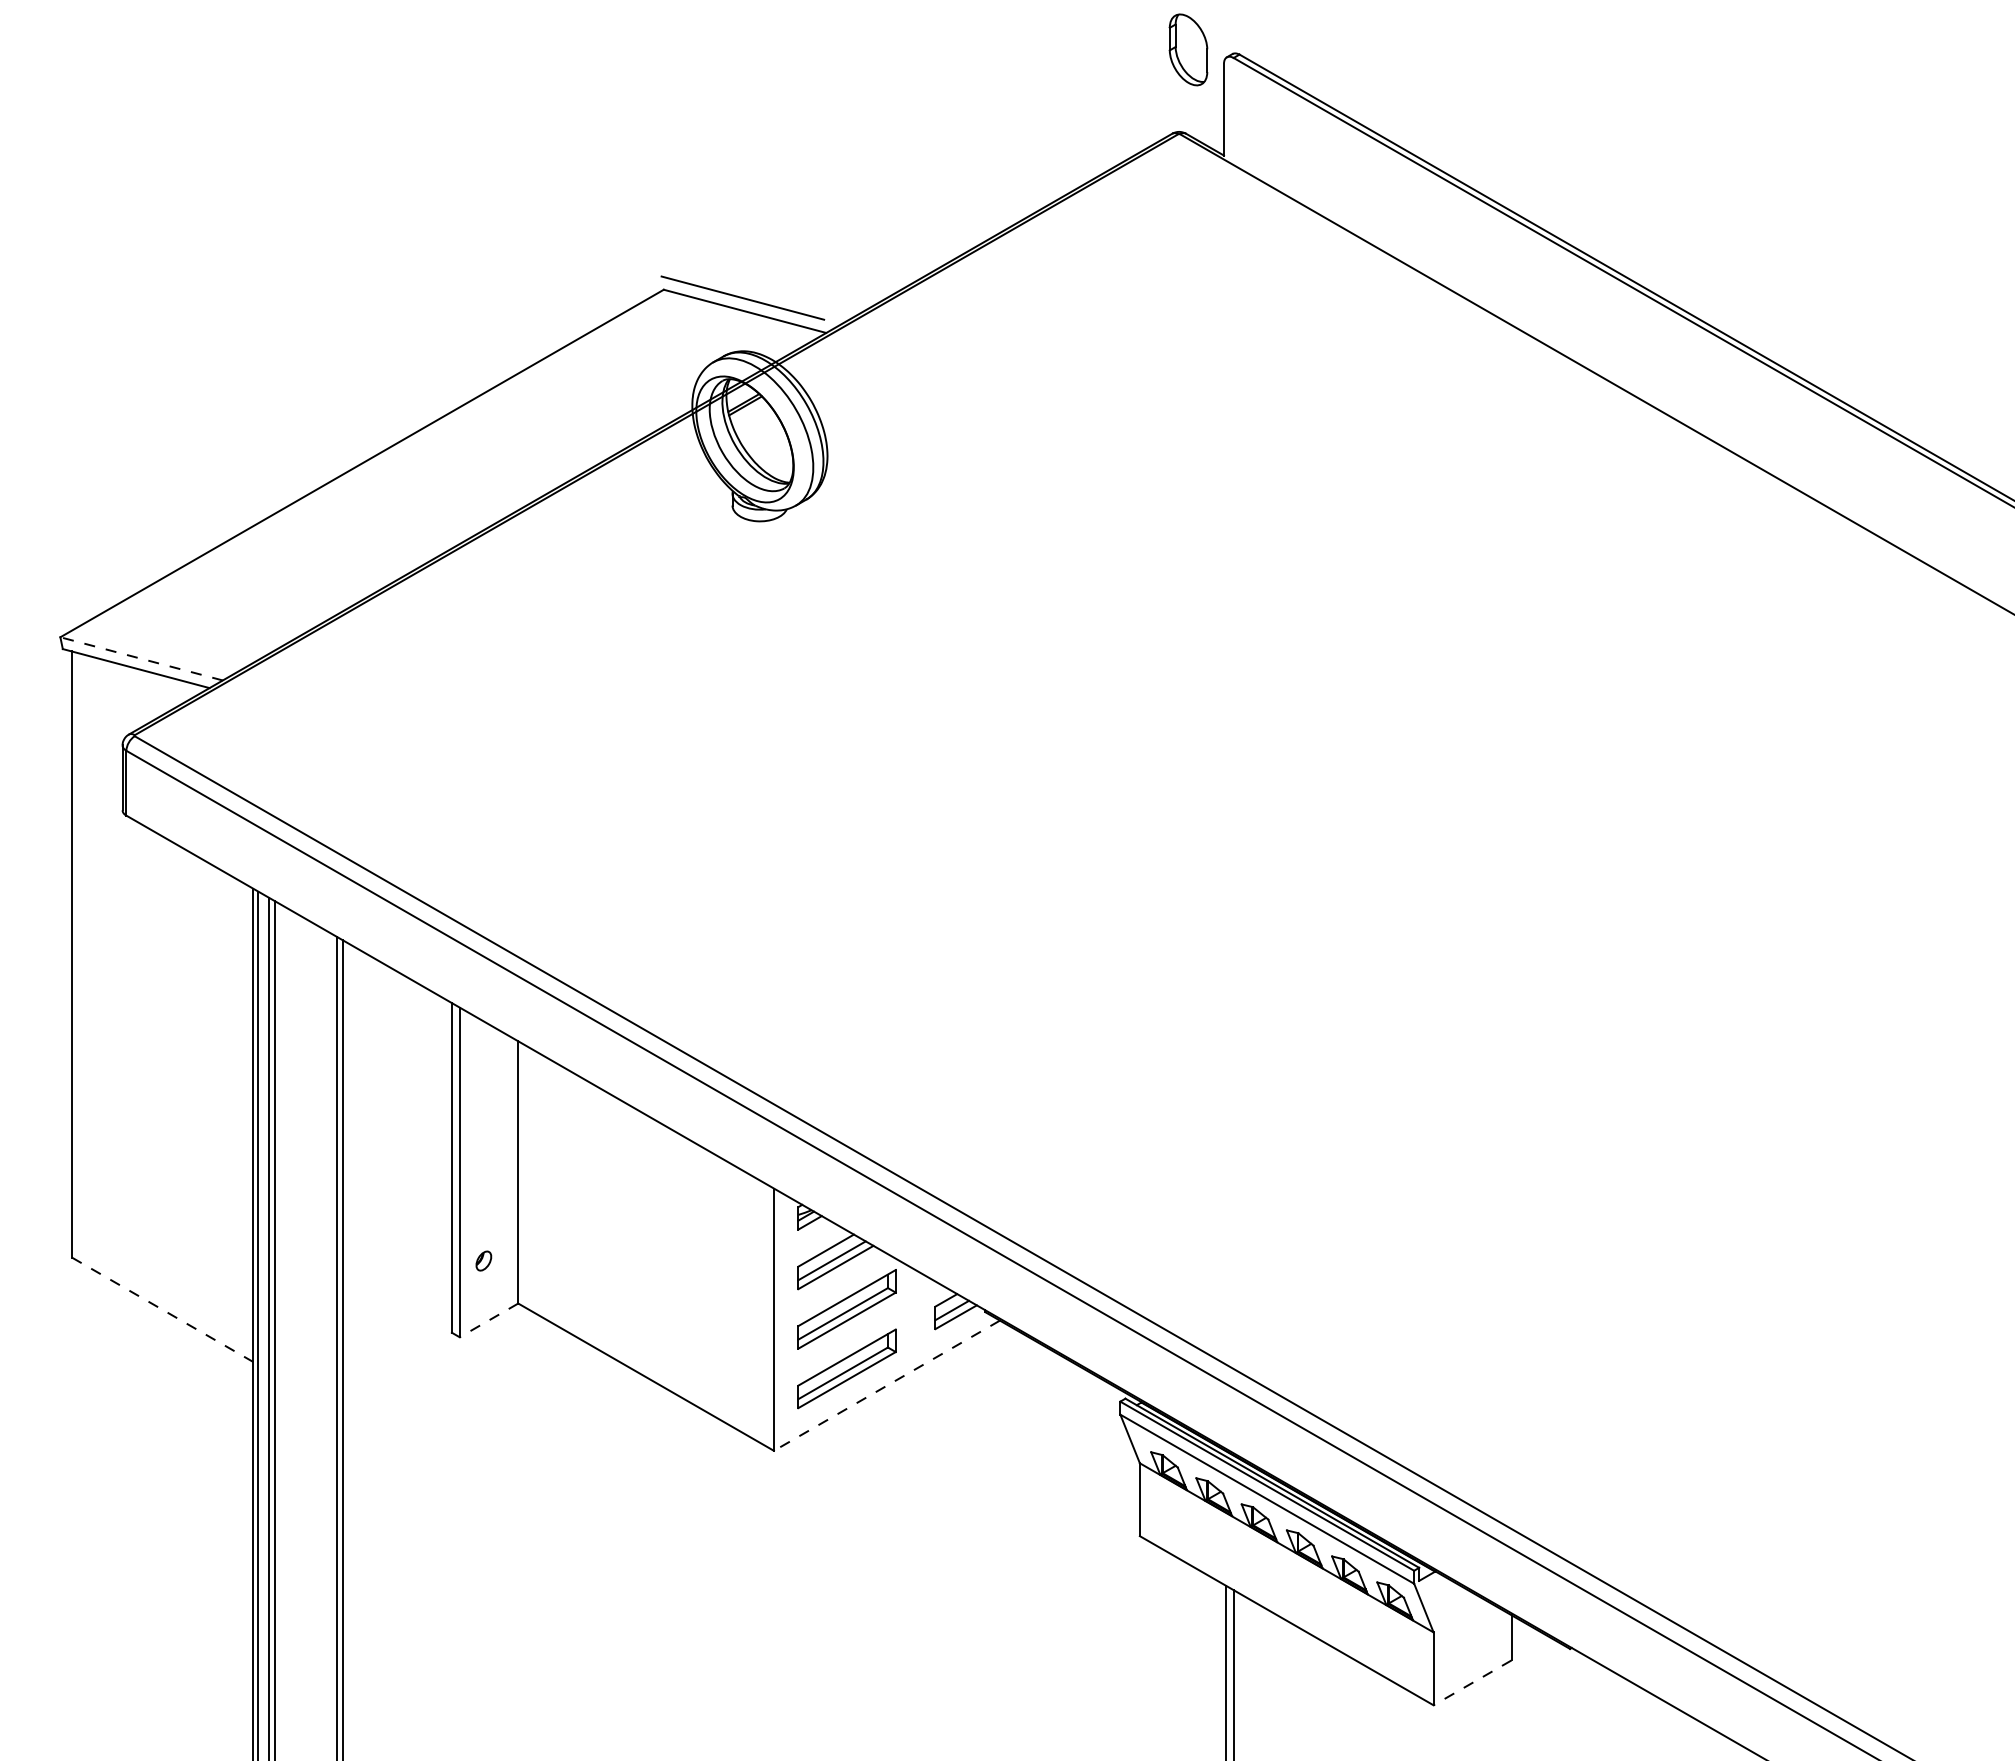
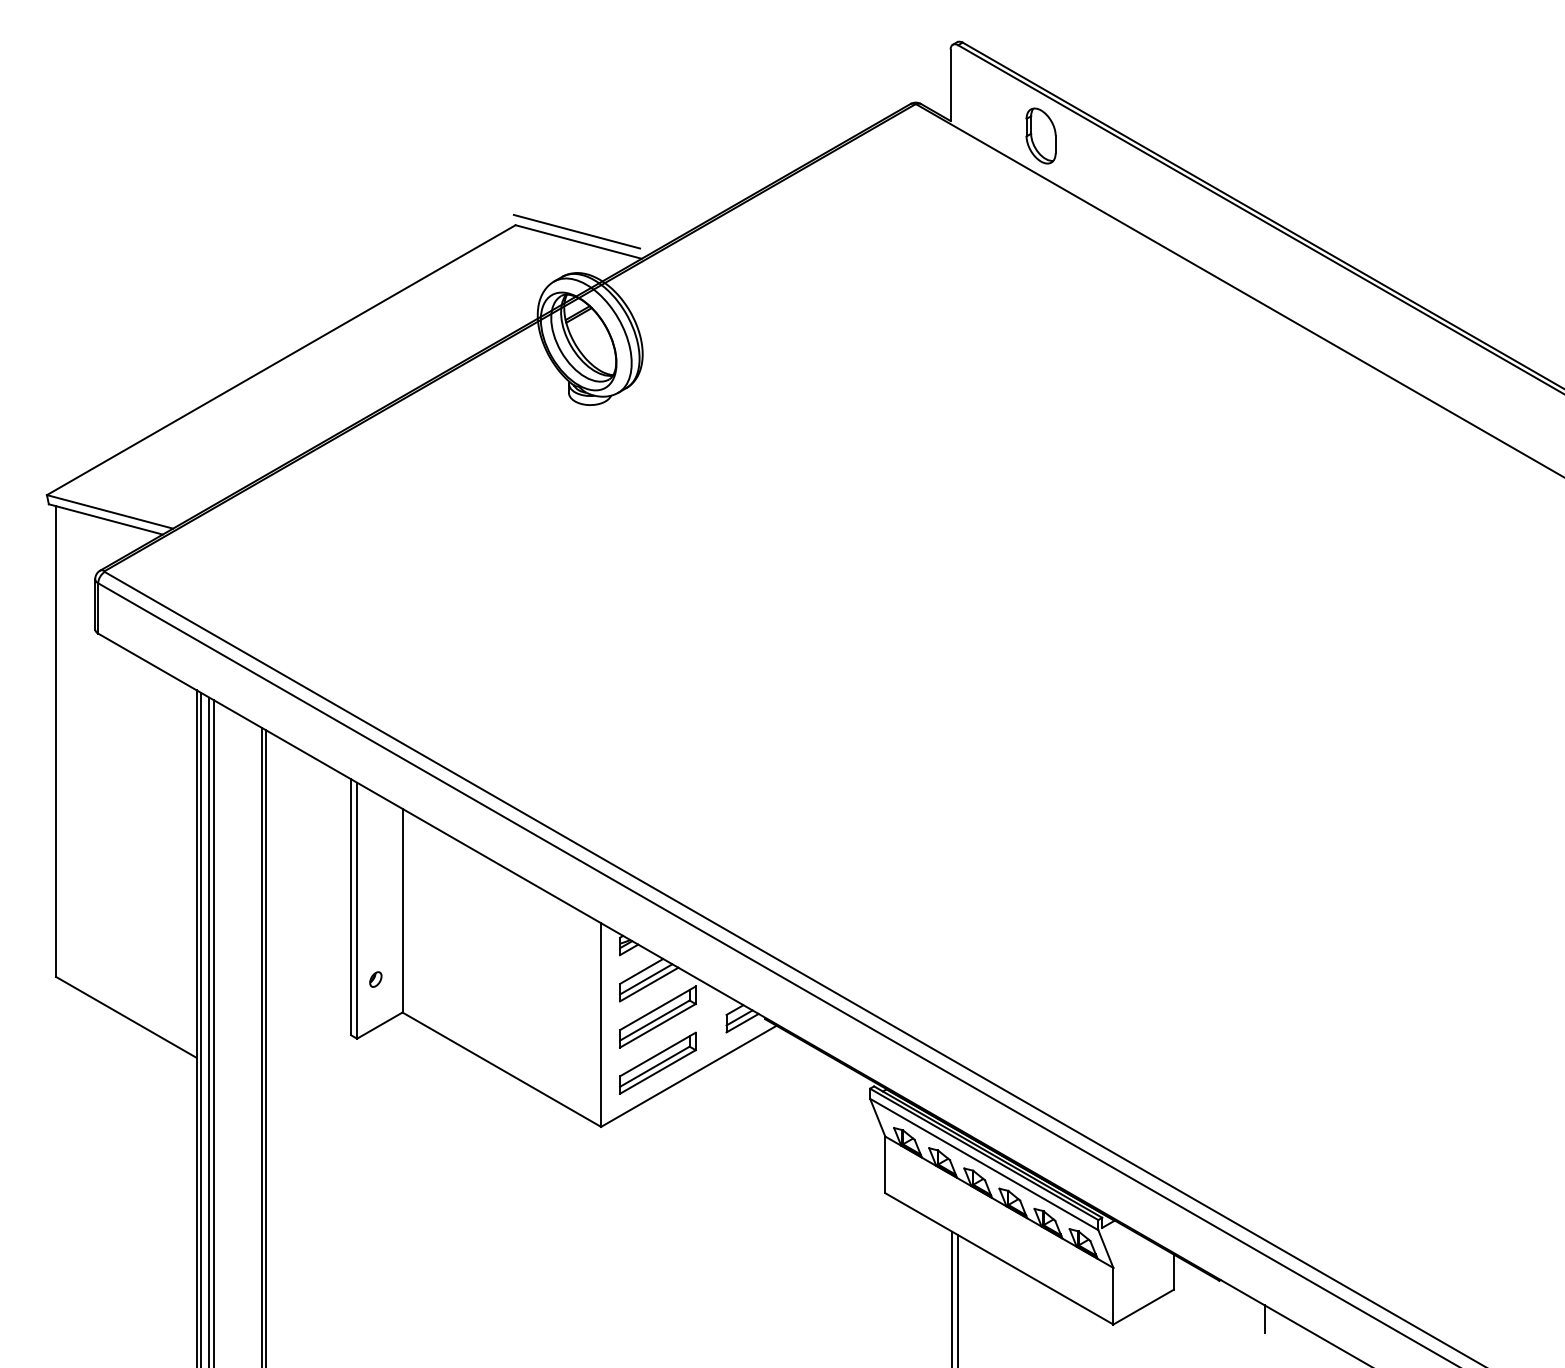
part: (1188, 49) -> (1041, 135), moved
line: (141, 658) -> (109, 511), dashed -> solid
line: (162, 1309) -> (126, 1017), dashed -> solid
line: (489, 1320) -> (380, 1025), dashed -> solid
line: (886, 1385) -> (688, 1076), dashed -> solid
line: (1472, 1682) -> (1143, 1306), dashed -> solid
line: (1628, 1698) -> (1264, 1319), added

